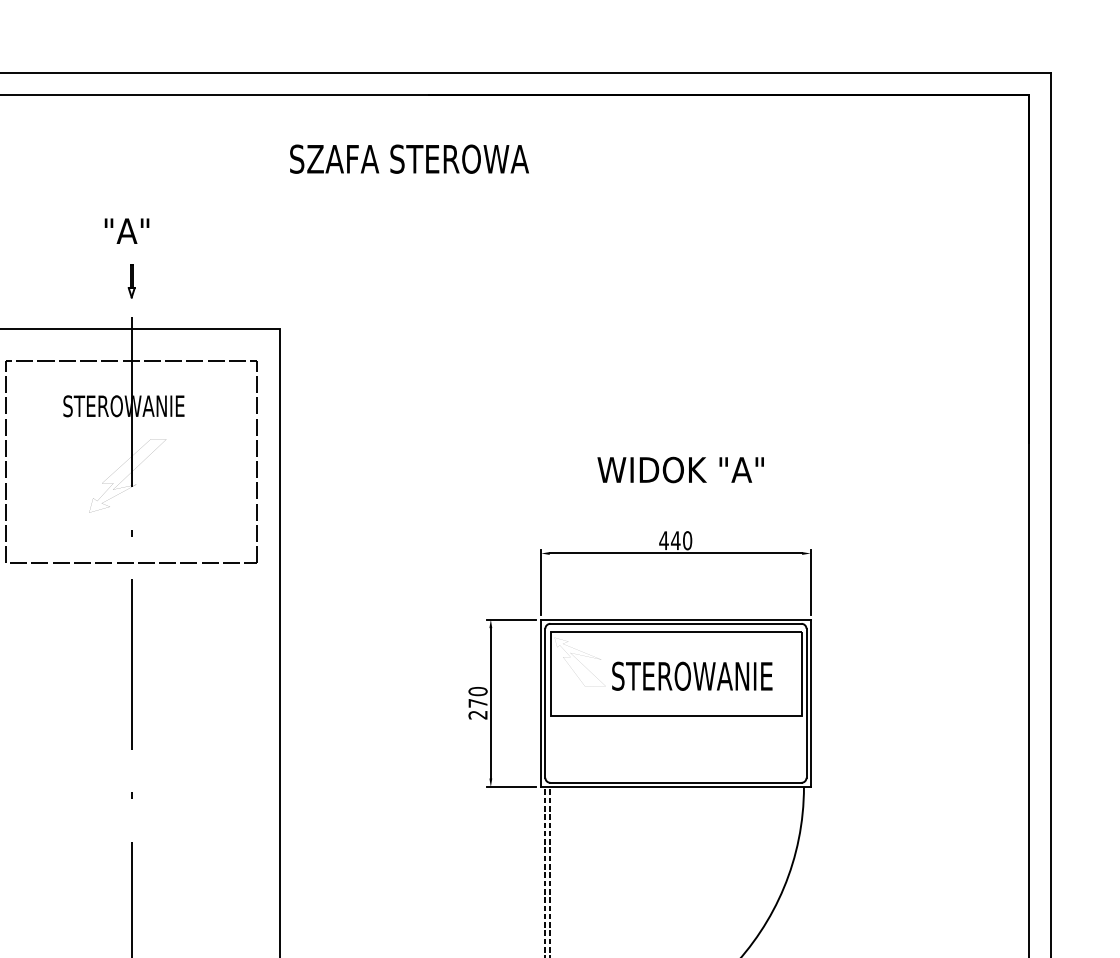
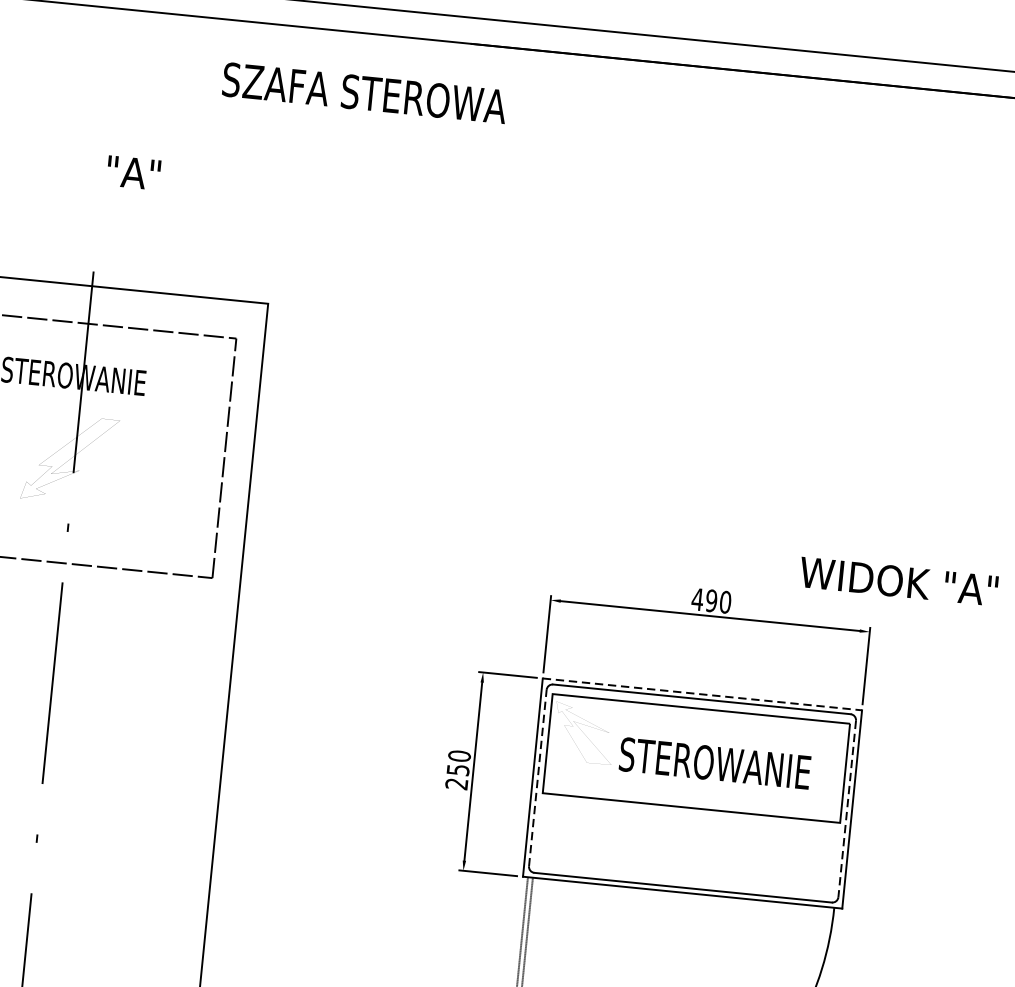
text: (409, 158) -> (364, 92), moved
text: (126, 230) -> (133, 172), moved
part: (131, 281) -> (97, 229), removed
text: (680, 469) -> (898, 581), moved
text: (675, 540) -> (711, 600), 440 -> 490
line: (675, 619) -> (701, 694), solid -> dashed
line: (545, 702) -> (538, 777), solid -> dashed
text: (477, 703) -> (457, 770), 270 -> 250
line: (806, 703) -> (847, 809), solid -> dashed

